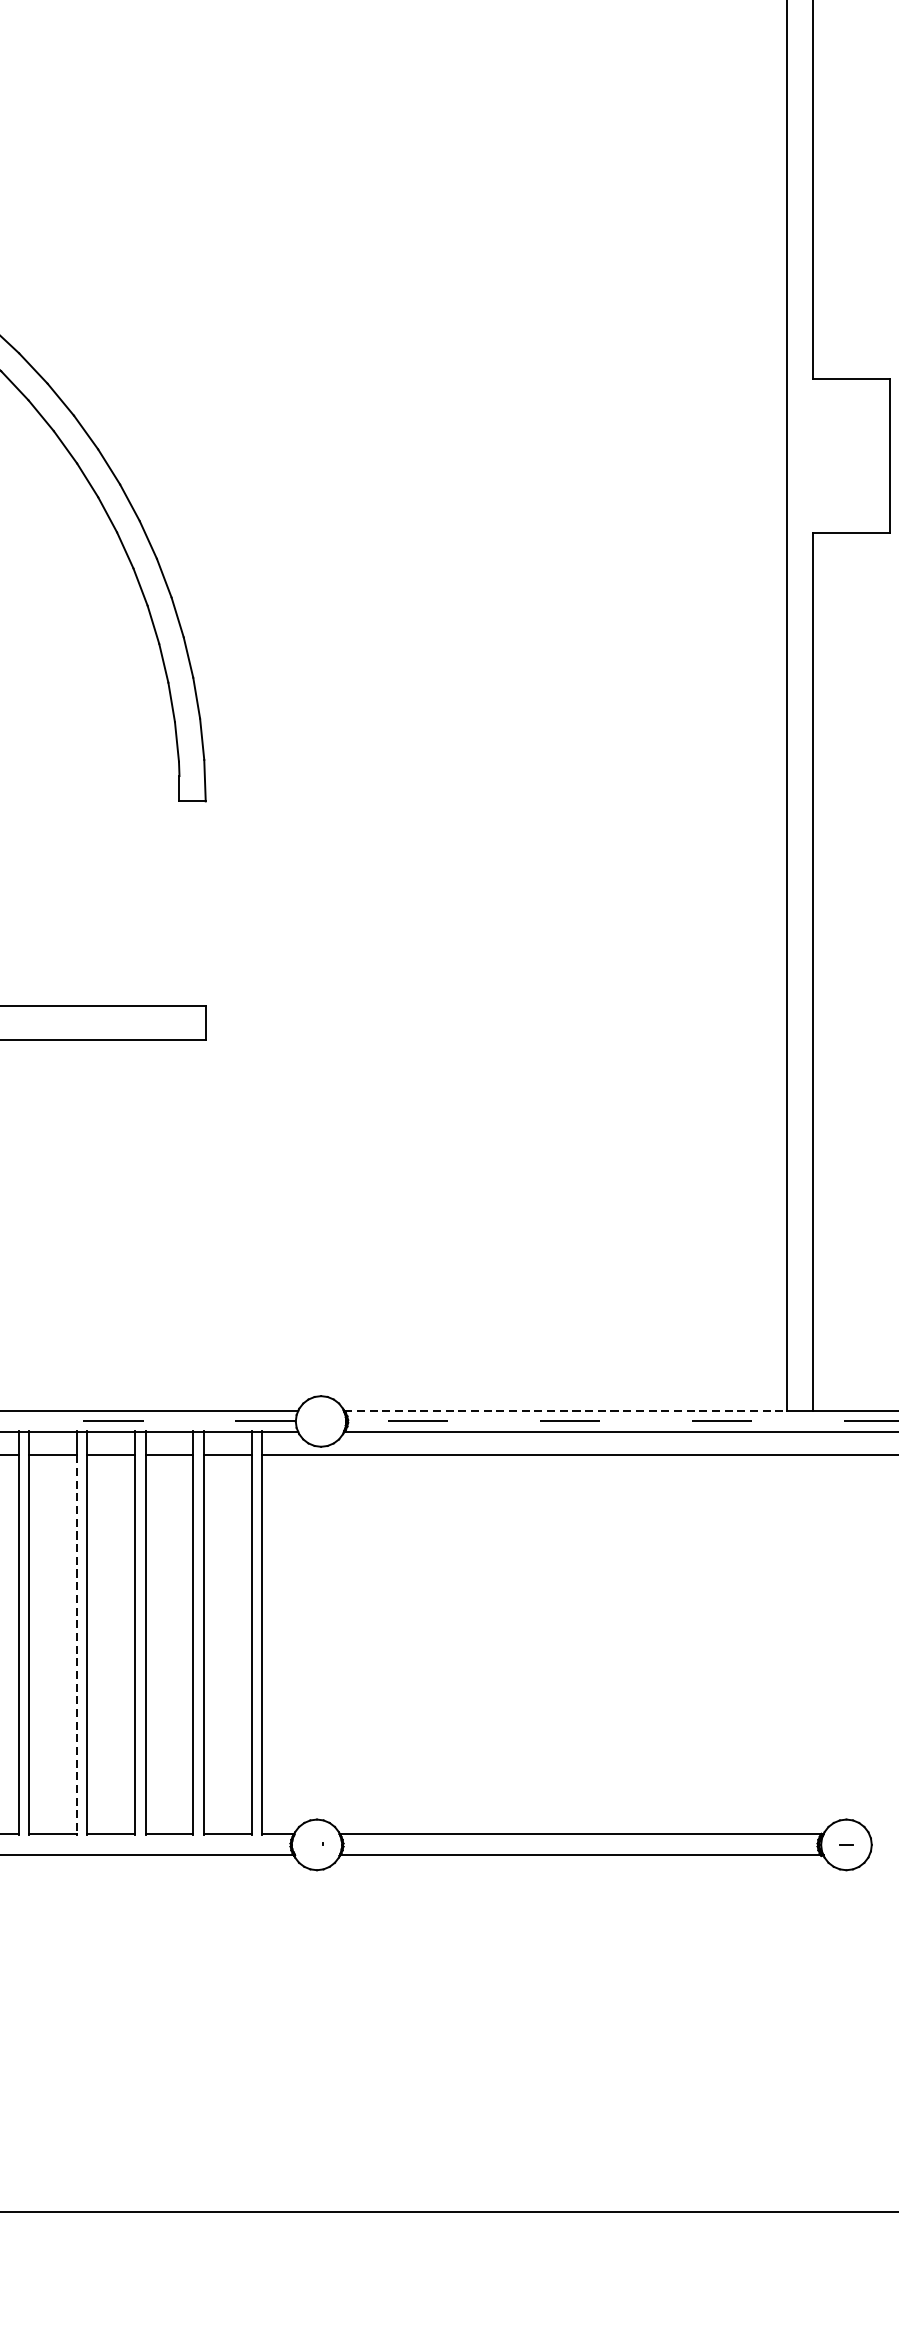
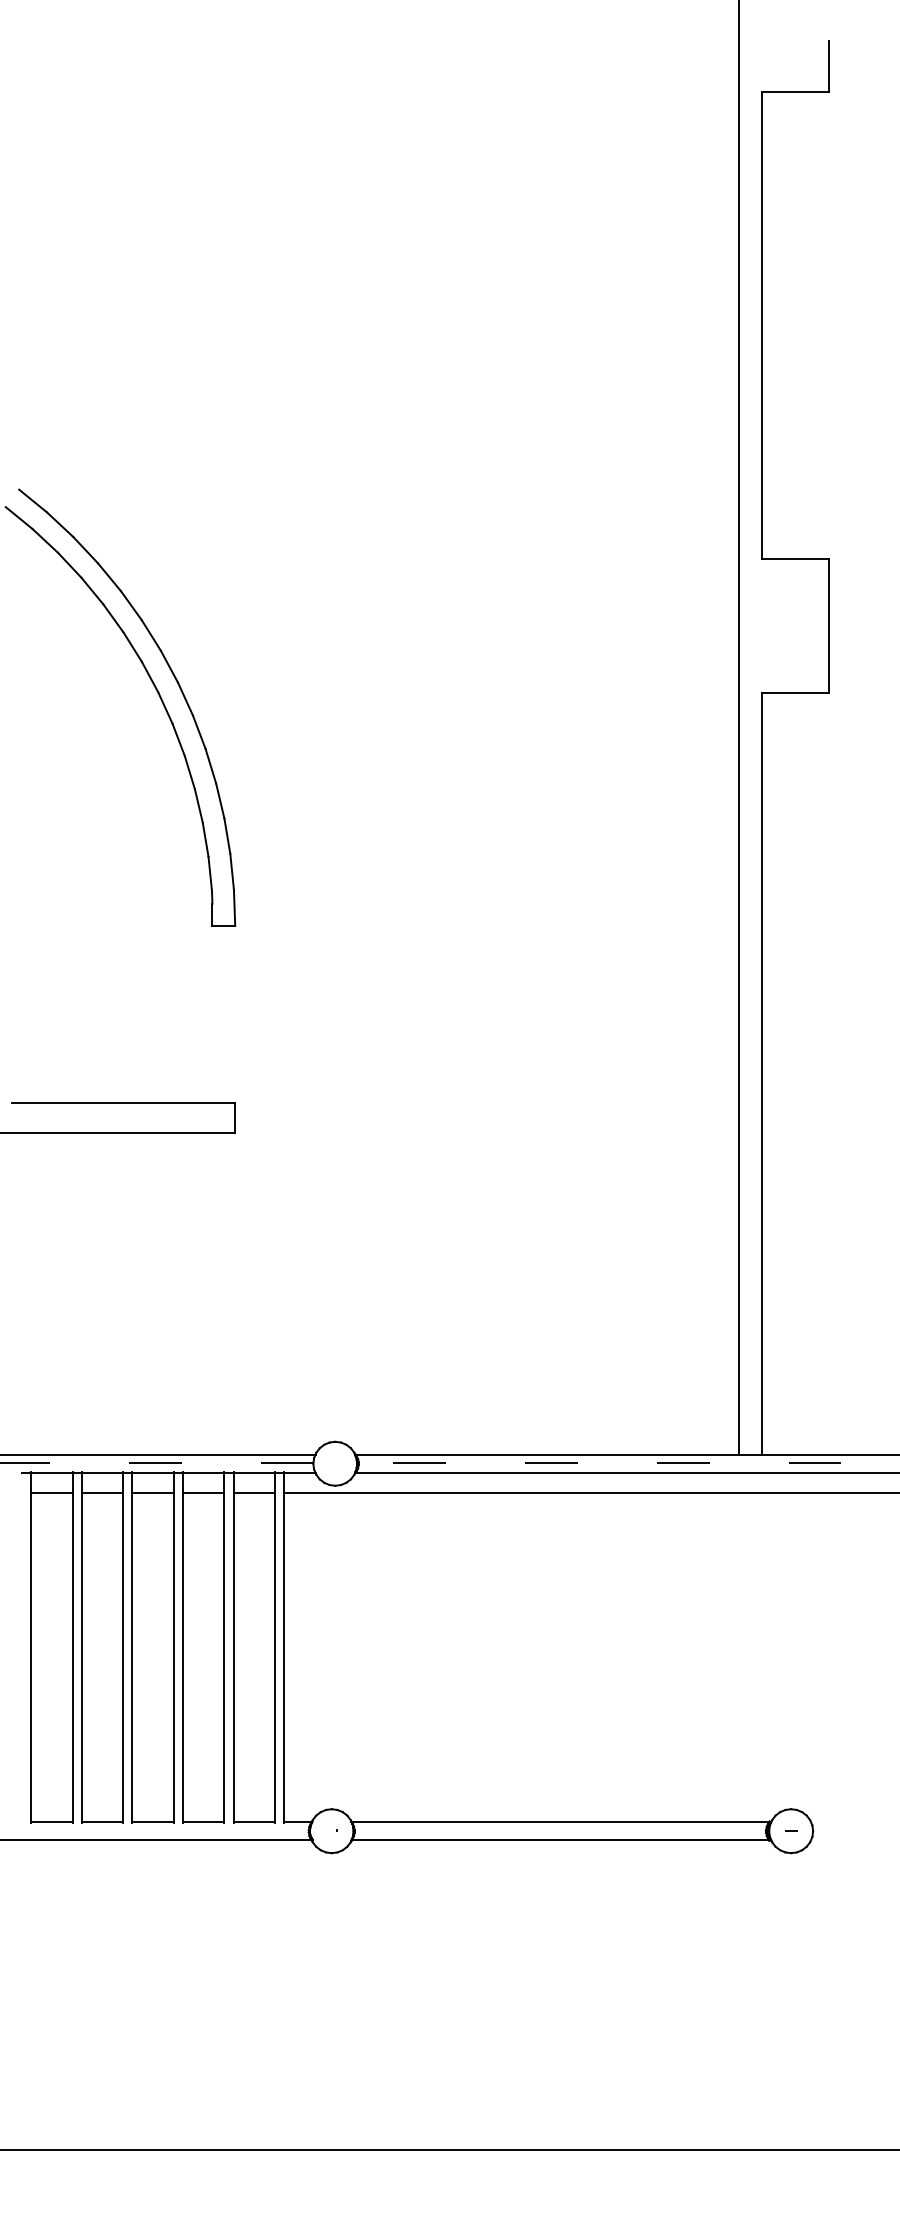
line: (565, 1410) -> (547, 1454), dashed -> solid
line: (76, 1645) -> (123, 1658), dashed -> solid

